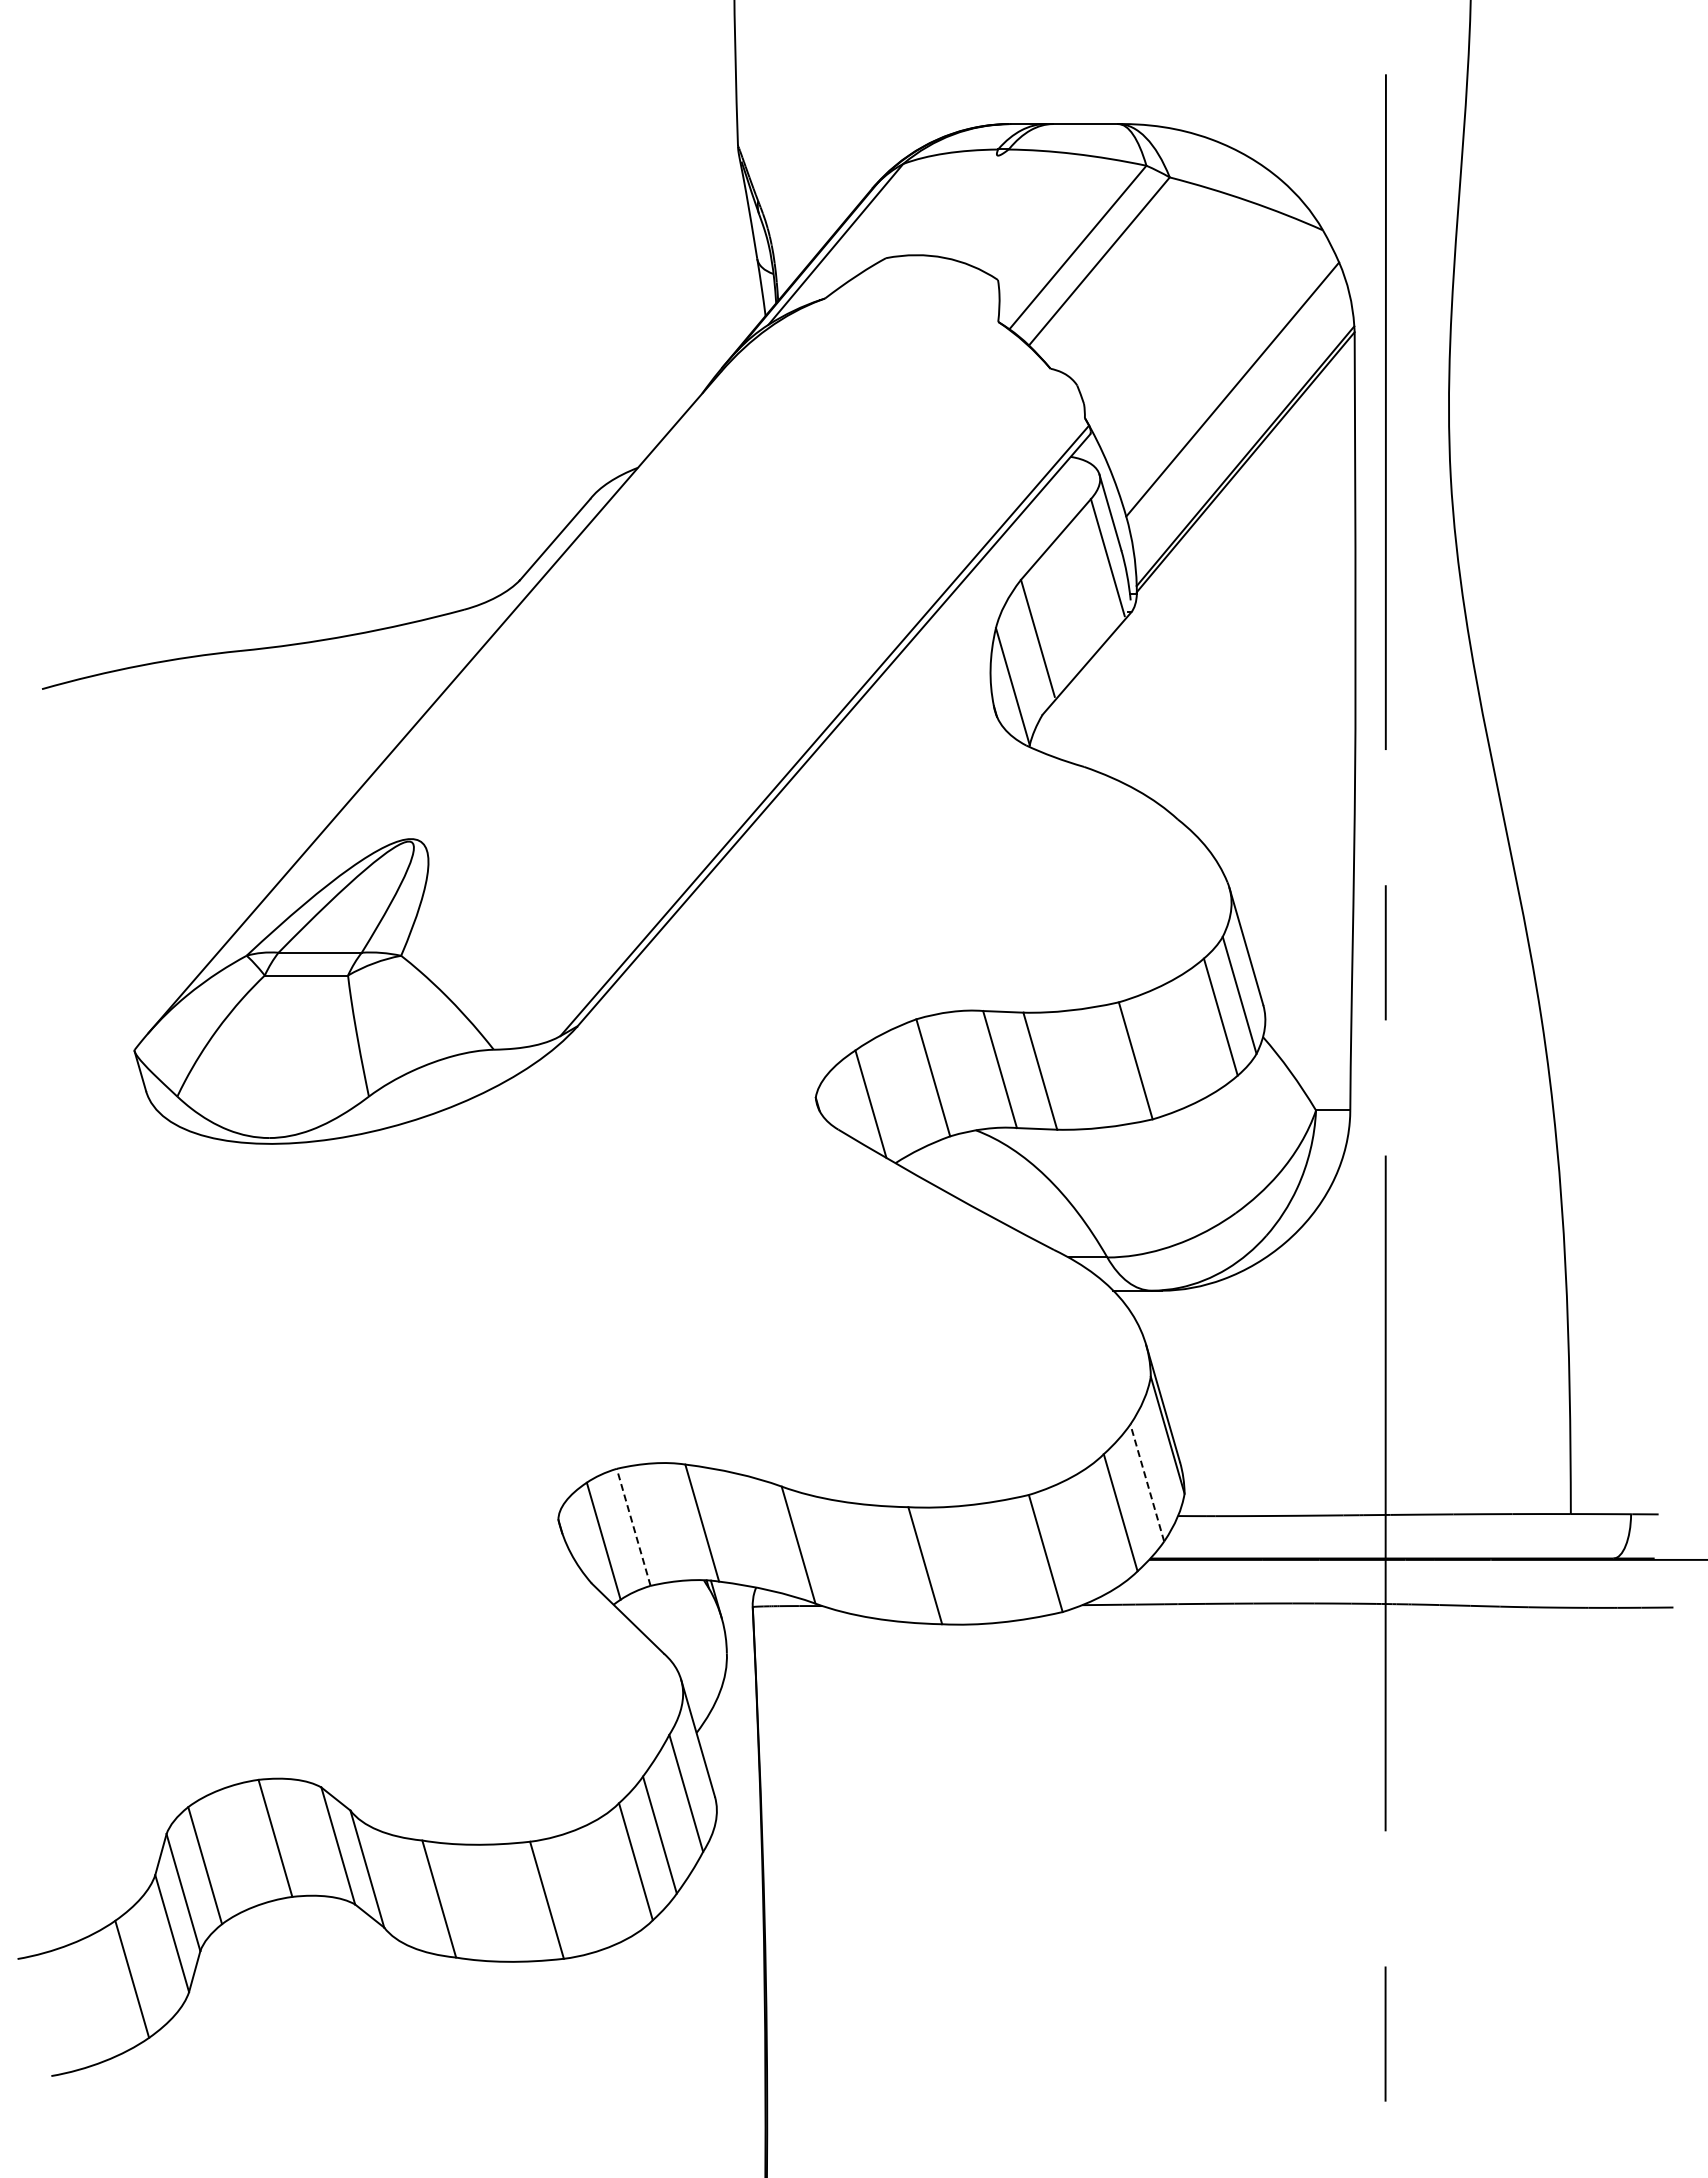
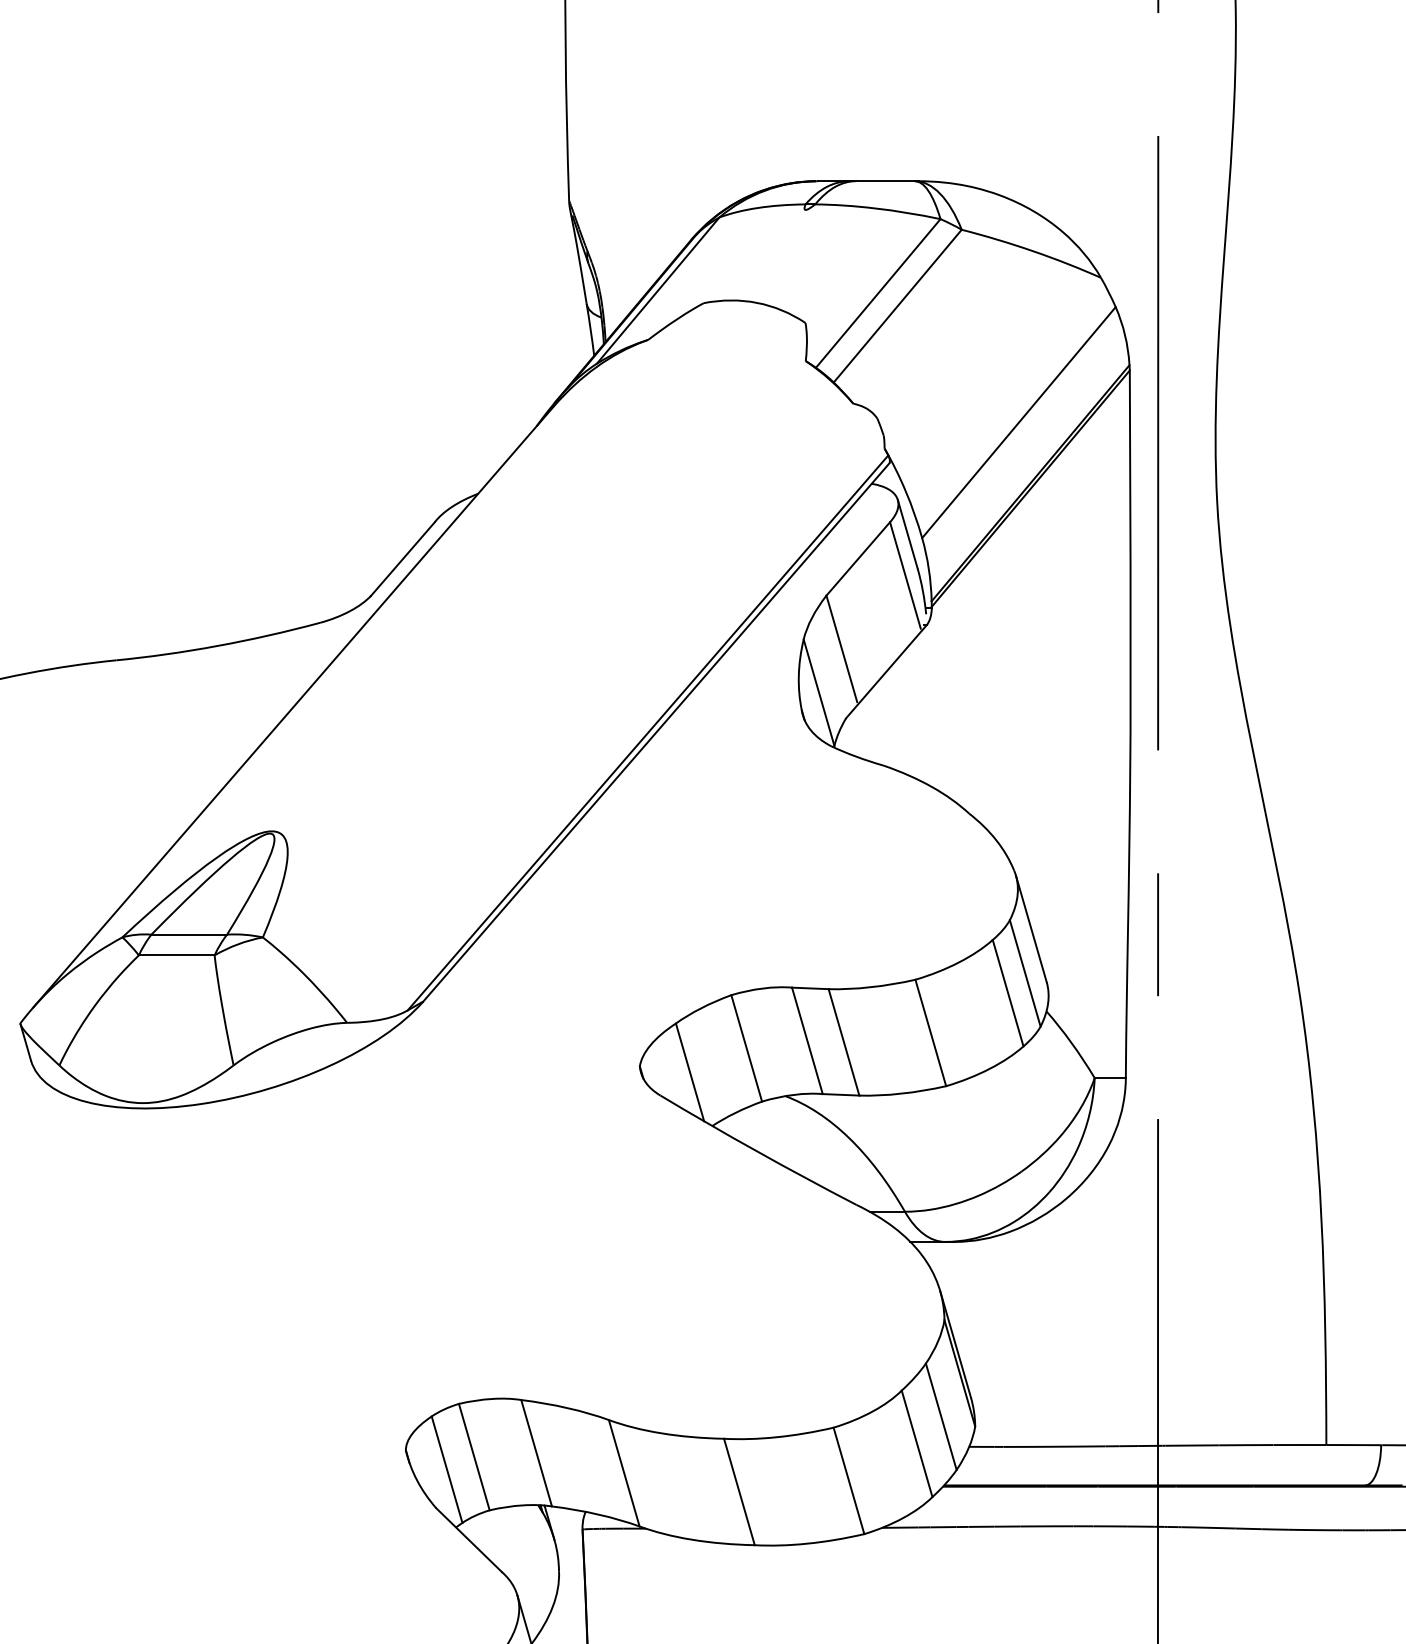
line: (1147, 1482) -> (941, 1416), dashed -> solid
line: (633, 1527) -> (474, 1457), dashed -> solid

